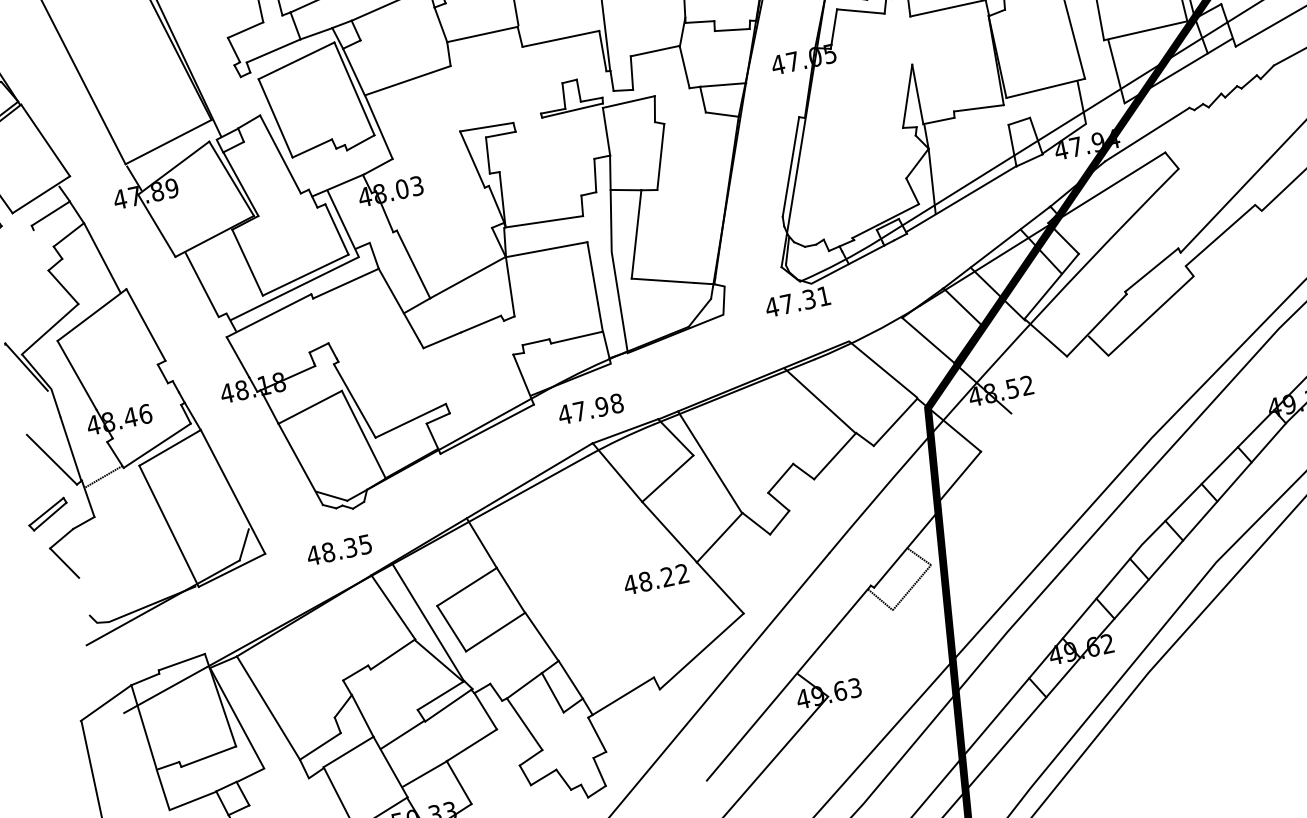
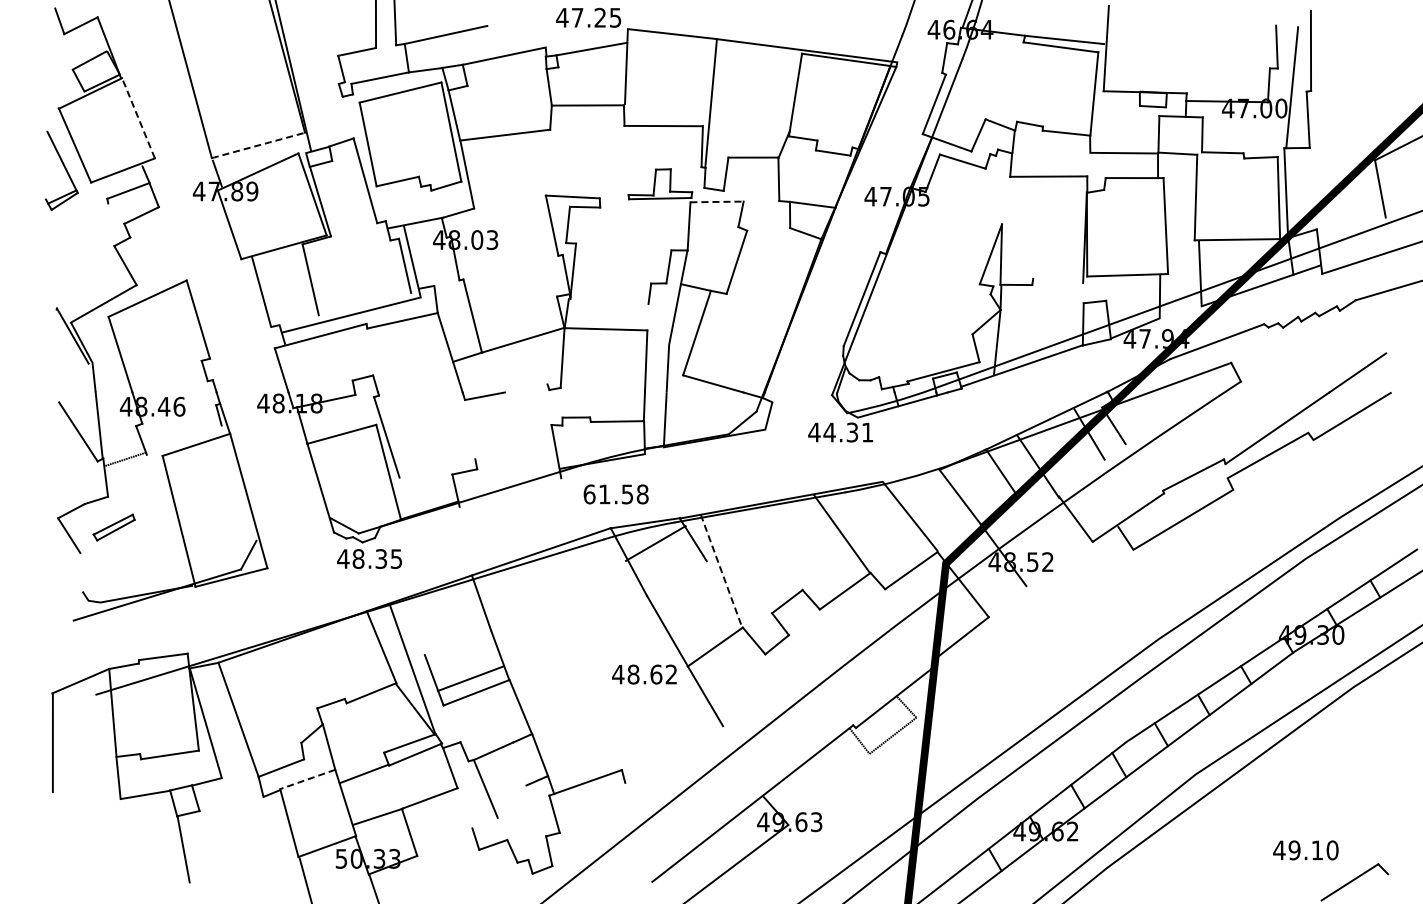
line: (629, 101) -> (717, 201), solid -> dashed
line: (979, 107) -> (1058, 280), removed
line: (45, 139) -> (138, 117), solid -> dashed
line: (168, 142) -> (258, 145), solid -> dashed
line: (544, 221) -> (609, 301), removed
line: (102, 257) -> (169, 244), removed
line: (305, 274) -> (364, 303), removed
line: (1051, 286) -> (1092, 470), removed
text: (786, 304) -> (829, 432), 47.31 -> 44.31
line: (481, 324) -> (526, 388), removed
text: (583, 410) -> (608, 494), 47.98 -> 61.58
line: (410, 420) -> (437, 468), removed
line: (487, 429) -> (510, 492), removed
line: (156, 445) -> (183, 439), removed
line: (710, 462) -> (721, 571), solid -> dashed
line: (667, 478) -> (655, 543), moved
part: (47, 514) -> (113, 527), moved
text: (339, 549) -> (369, 558), moved
text: (667, 576) -> (656, 674), 48.22 -> 48.62
line: (466, 586) -> (470, 678), moved
line: (702, 651) -> (674, 754), removed
line: (552, 692) -> (519, 763), removed
line: (348, 752) -> (307, 779), solid -> dashed
line: (530, 757) -> (484, 822), removed

